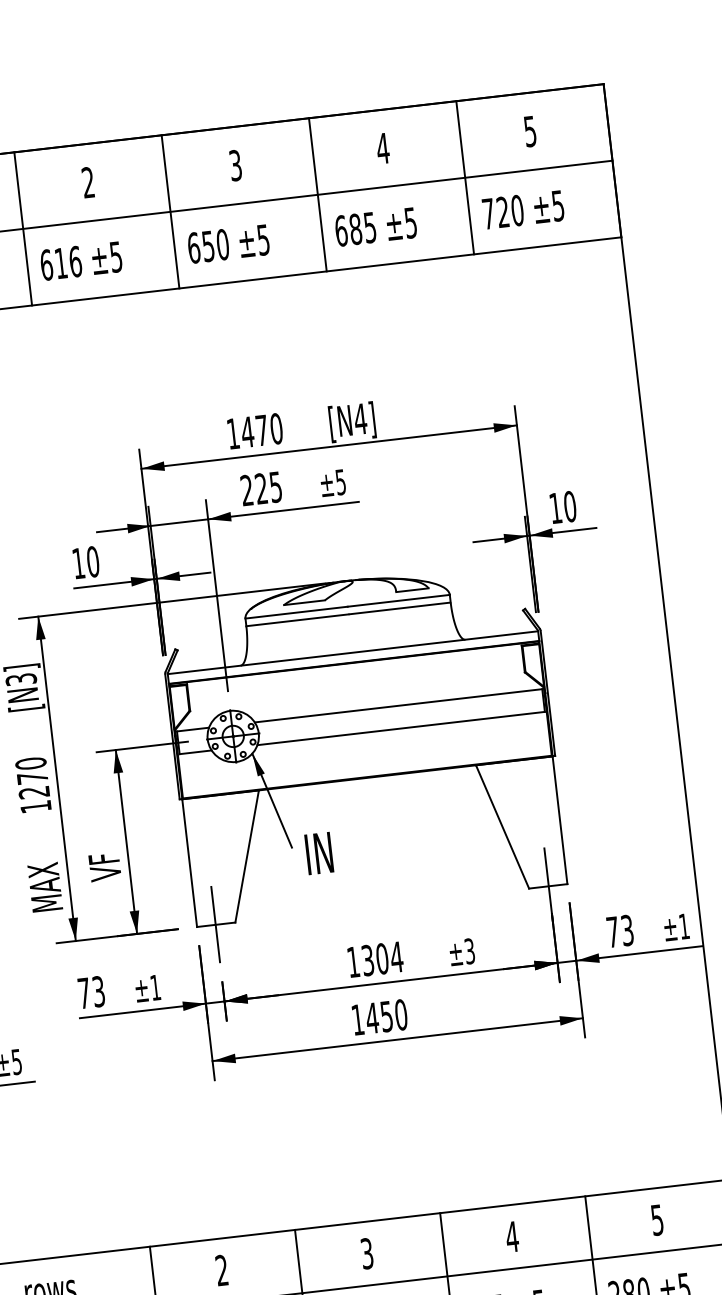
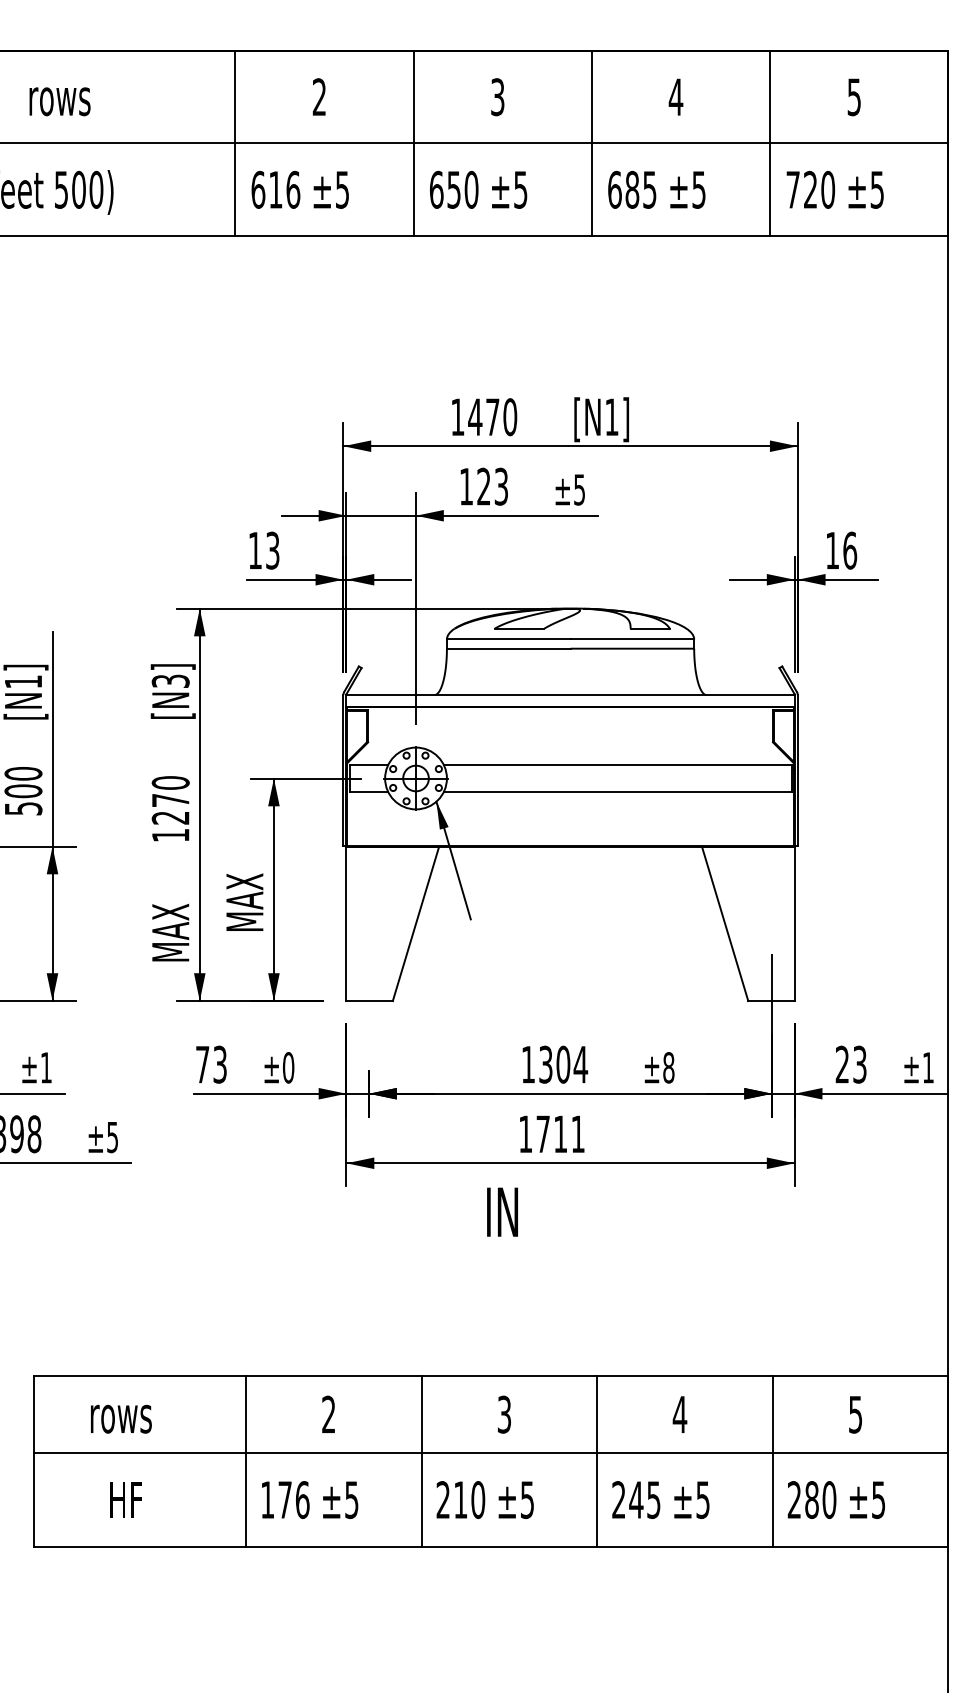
text: (360, 418) -> (611, 416), [N4] -> [N1]
text: (261, 488) -> (483, 486), 225 -> 123
text: (570, 506) -> (850, 550), 10 -> 16
text: (92, 561) -> (272, 550), 10 -> 13
text: (319, 852) -> (502, 1211), moved
text: (103, 856) -> (244, 903), VF -> MAX
line: (216, 924) -> (369, 1000), removed
text: (612, 932) -> (841, 1064), 73 -> 23
text: (469, 951) -> (668, 1067), ±3 -> ±8
text: (155, 987) -> (288, 1067), ±1 -> ±0
text: (386, 1016) -> (560, 1134), 1450 -> 1711

